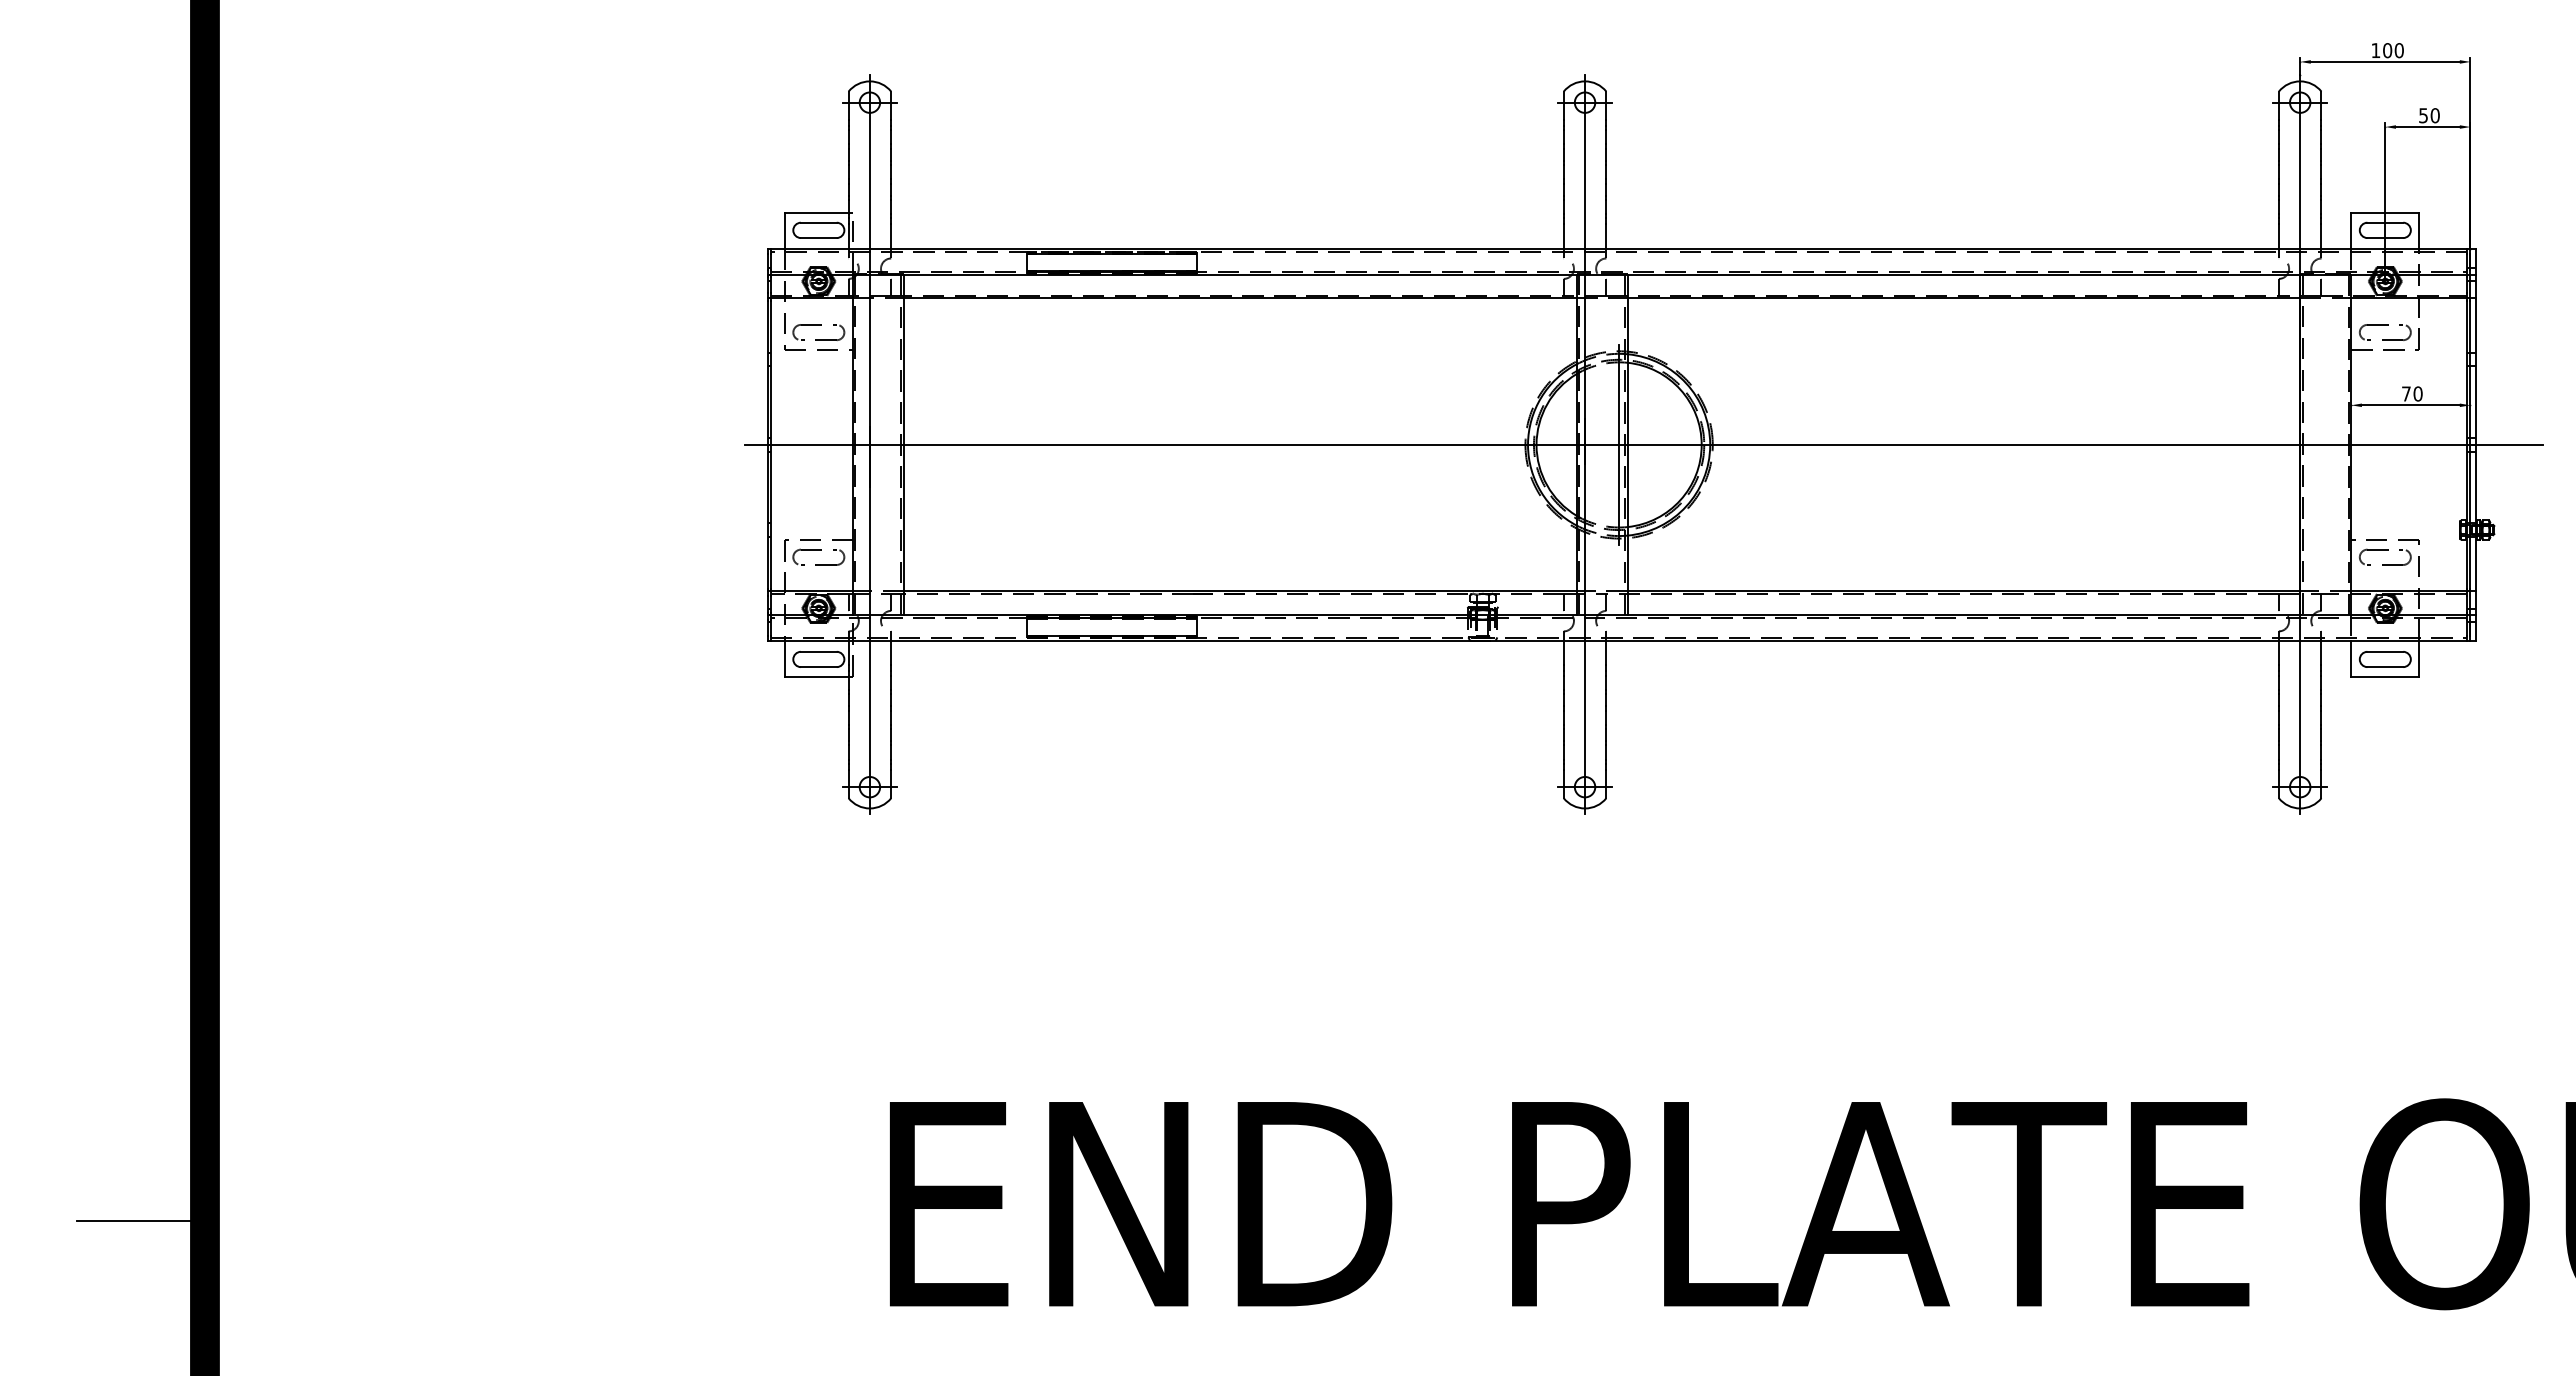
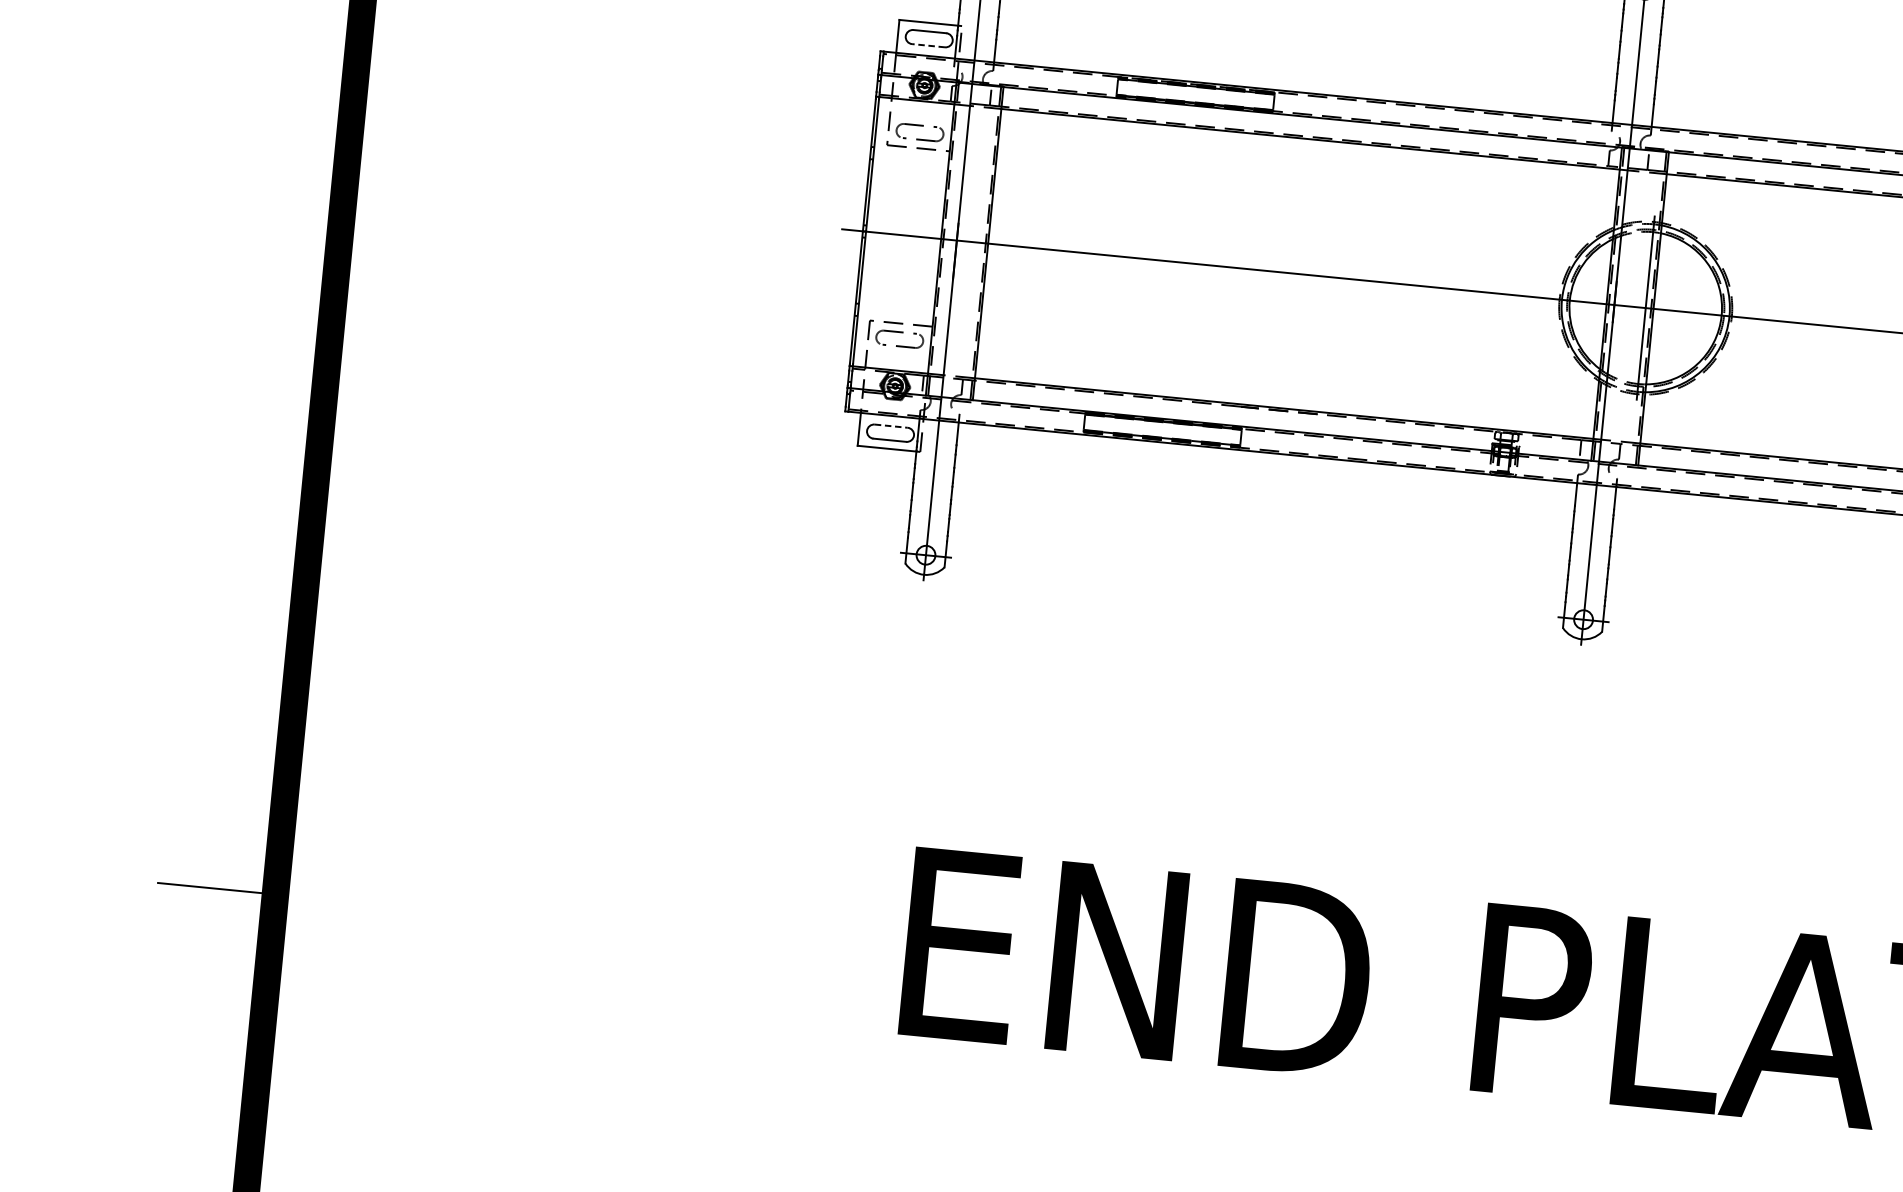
line: (818, 238) -> (928, 46), solid -> dashed
line: (818, 651) -> (890, 425), solid -> dashed

